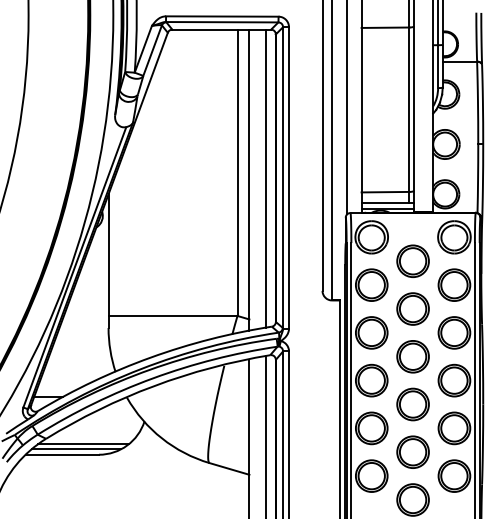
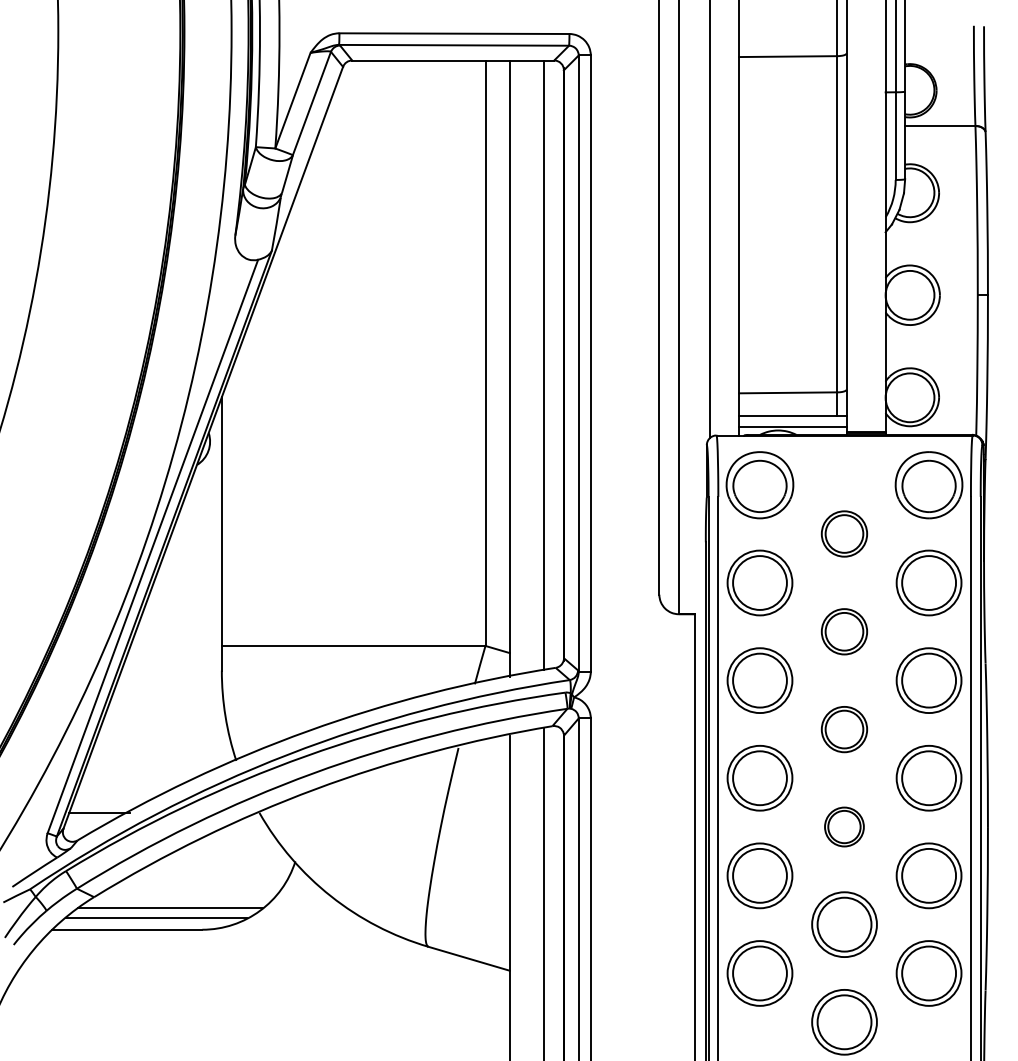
part: (412, 260) -> (843, 532), size x0.7
part: (412, 308) -> (843, 630), size x0.7
part: (412, 356) -> (843, 728), size x0.7
part: (412, 404) -> (843, 826), size x0.6

